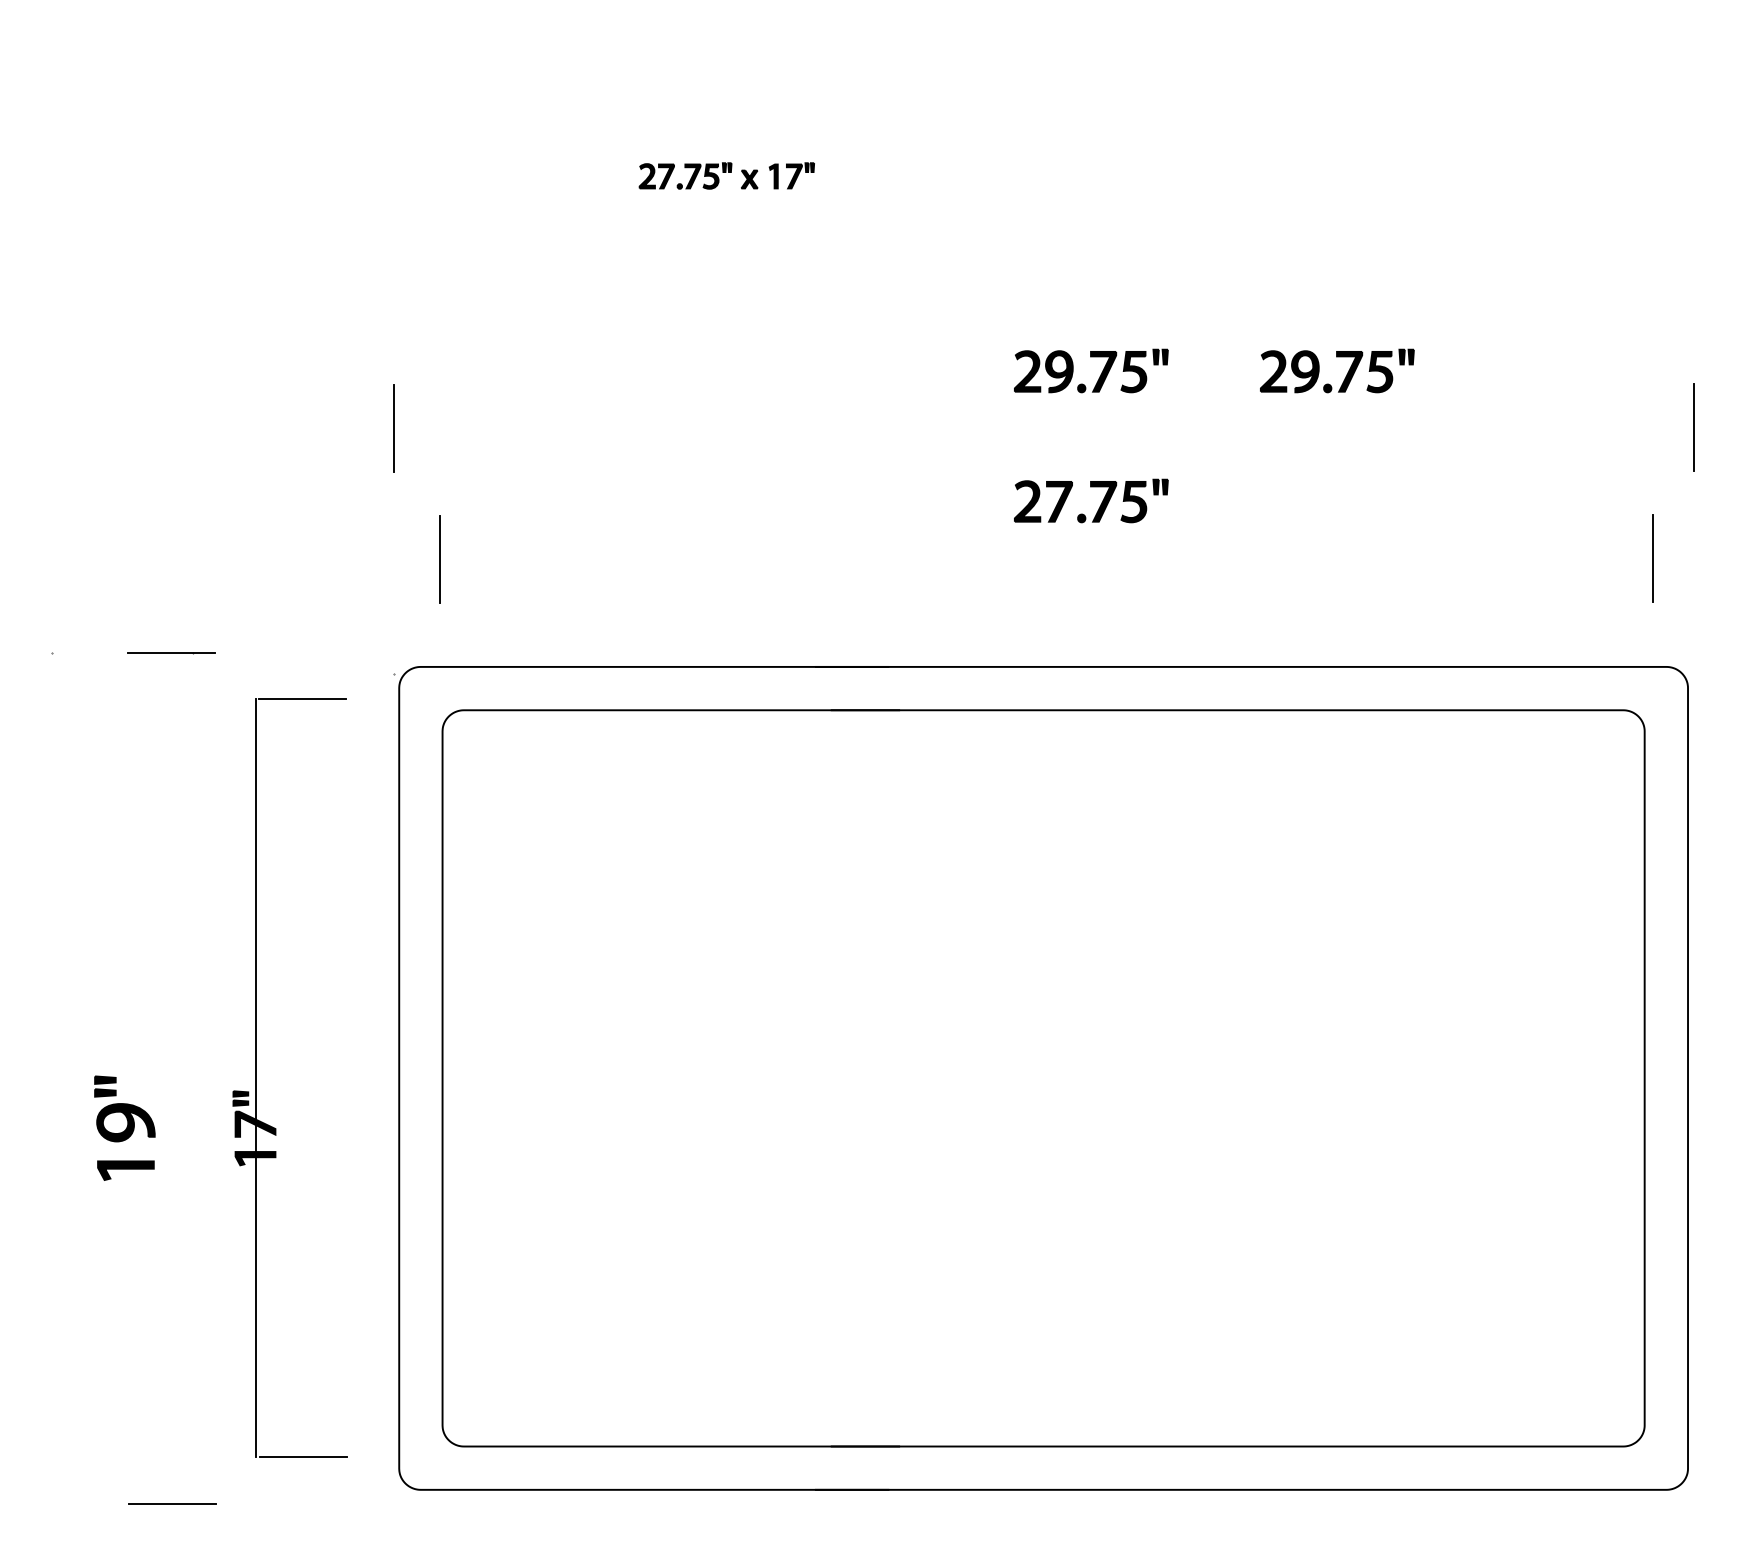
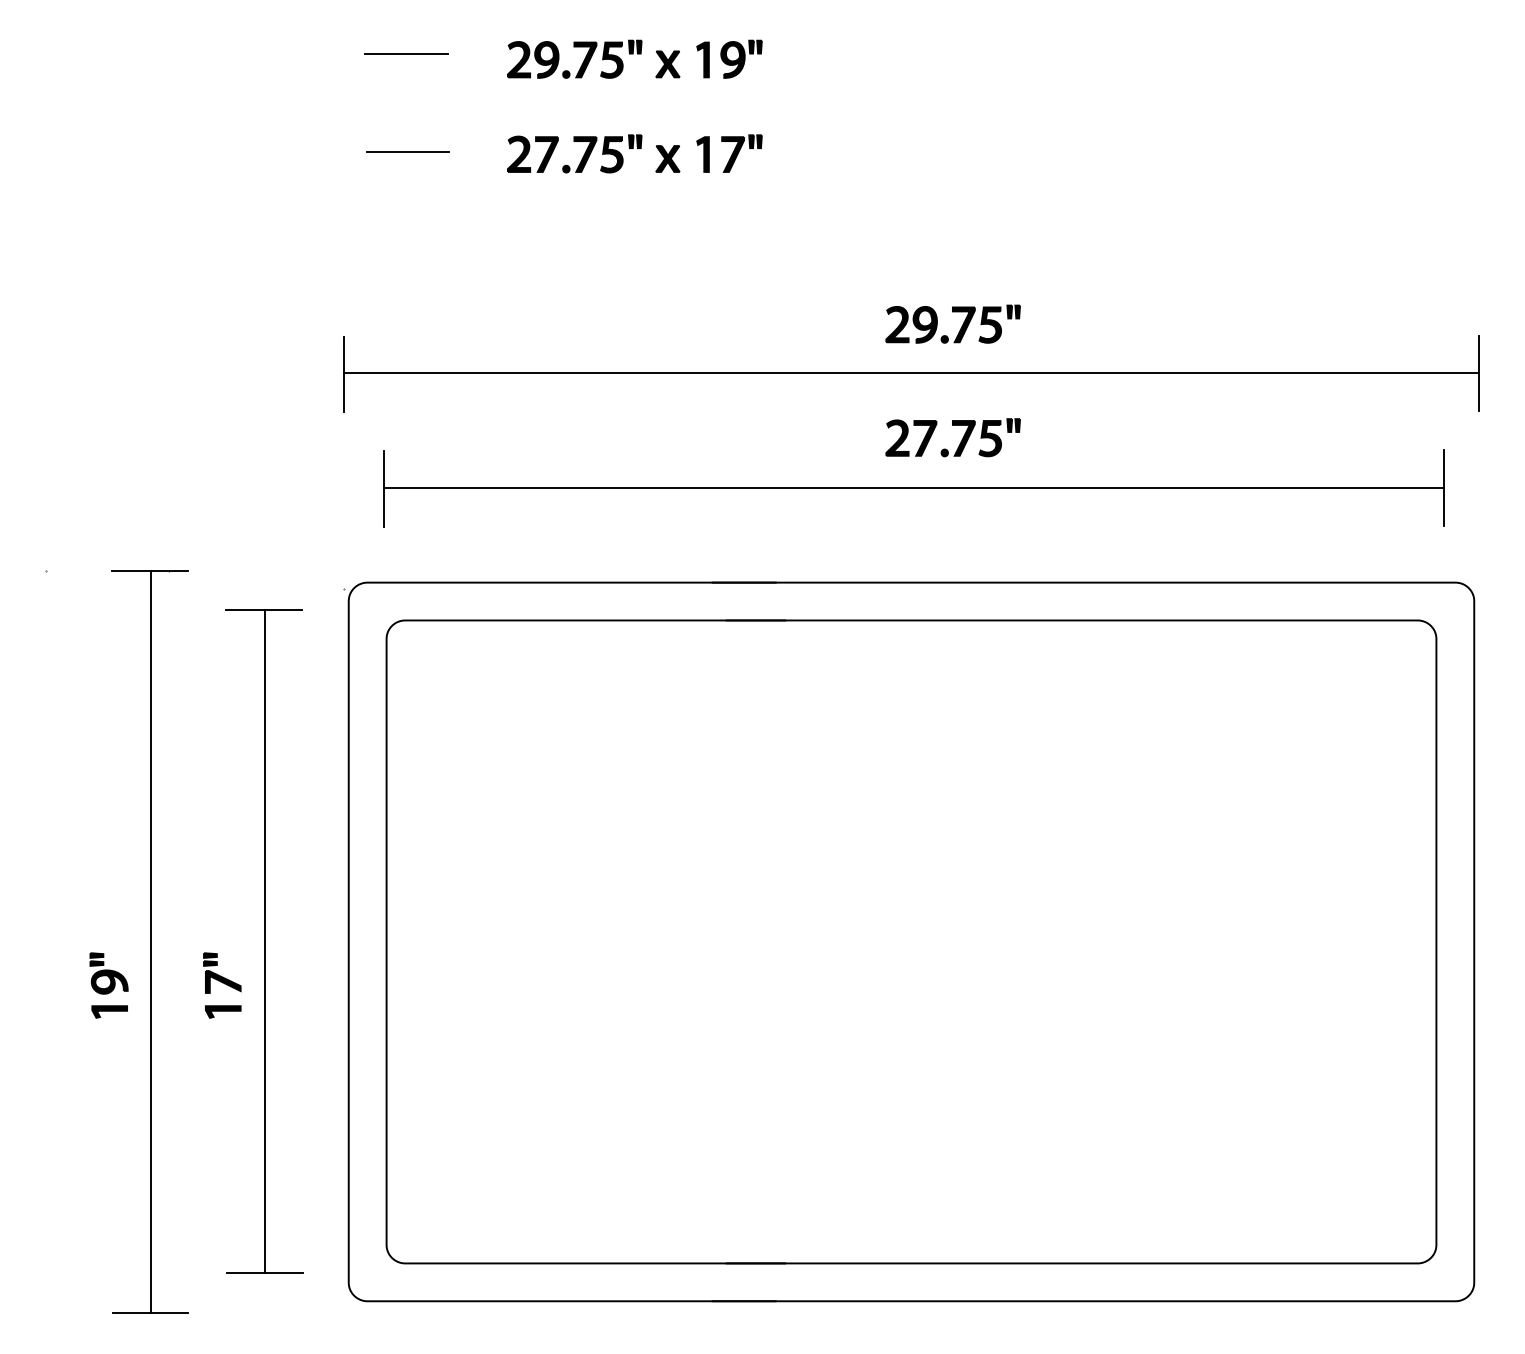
line: (464, 61) -> (405, 53), added
part: (725, 61) -> (633, 53), added
line: (466, 173) -> (407, 151), added
part: (726, 175) -> (634, 153), size x1.67
part: (1346, 374) -> (1176, 327), removed
line: (1043, 427) -> (911, 373), added
line: (1045, 558) -> (913, 487), added
line: (255, 1077) -> (265, 941), moved
line: (172, 1078) -> (150, 942), added
part: (124, 1128) -> (108, 985), size x0.71

